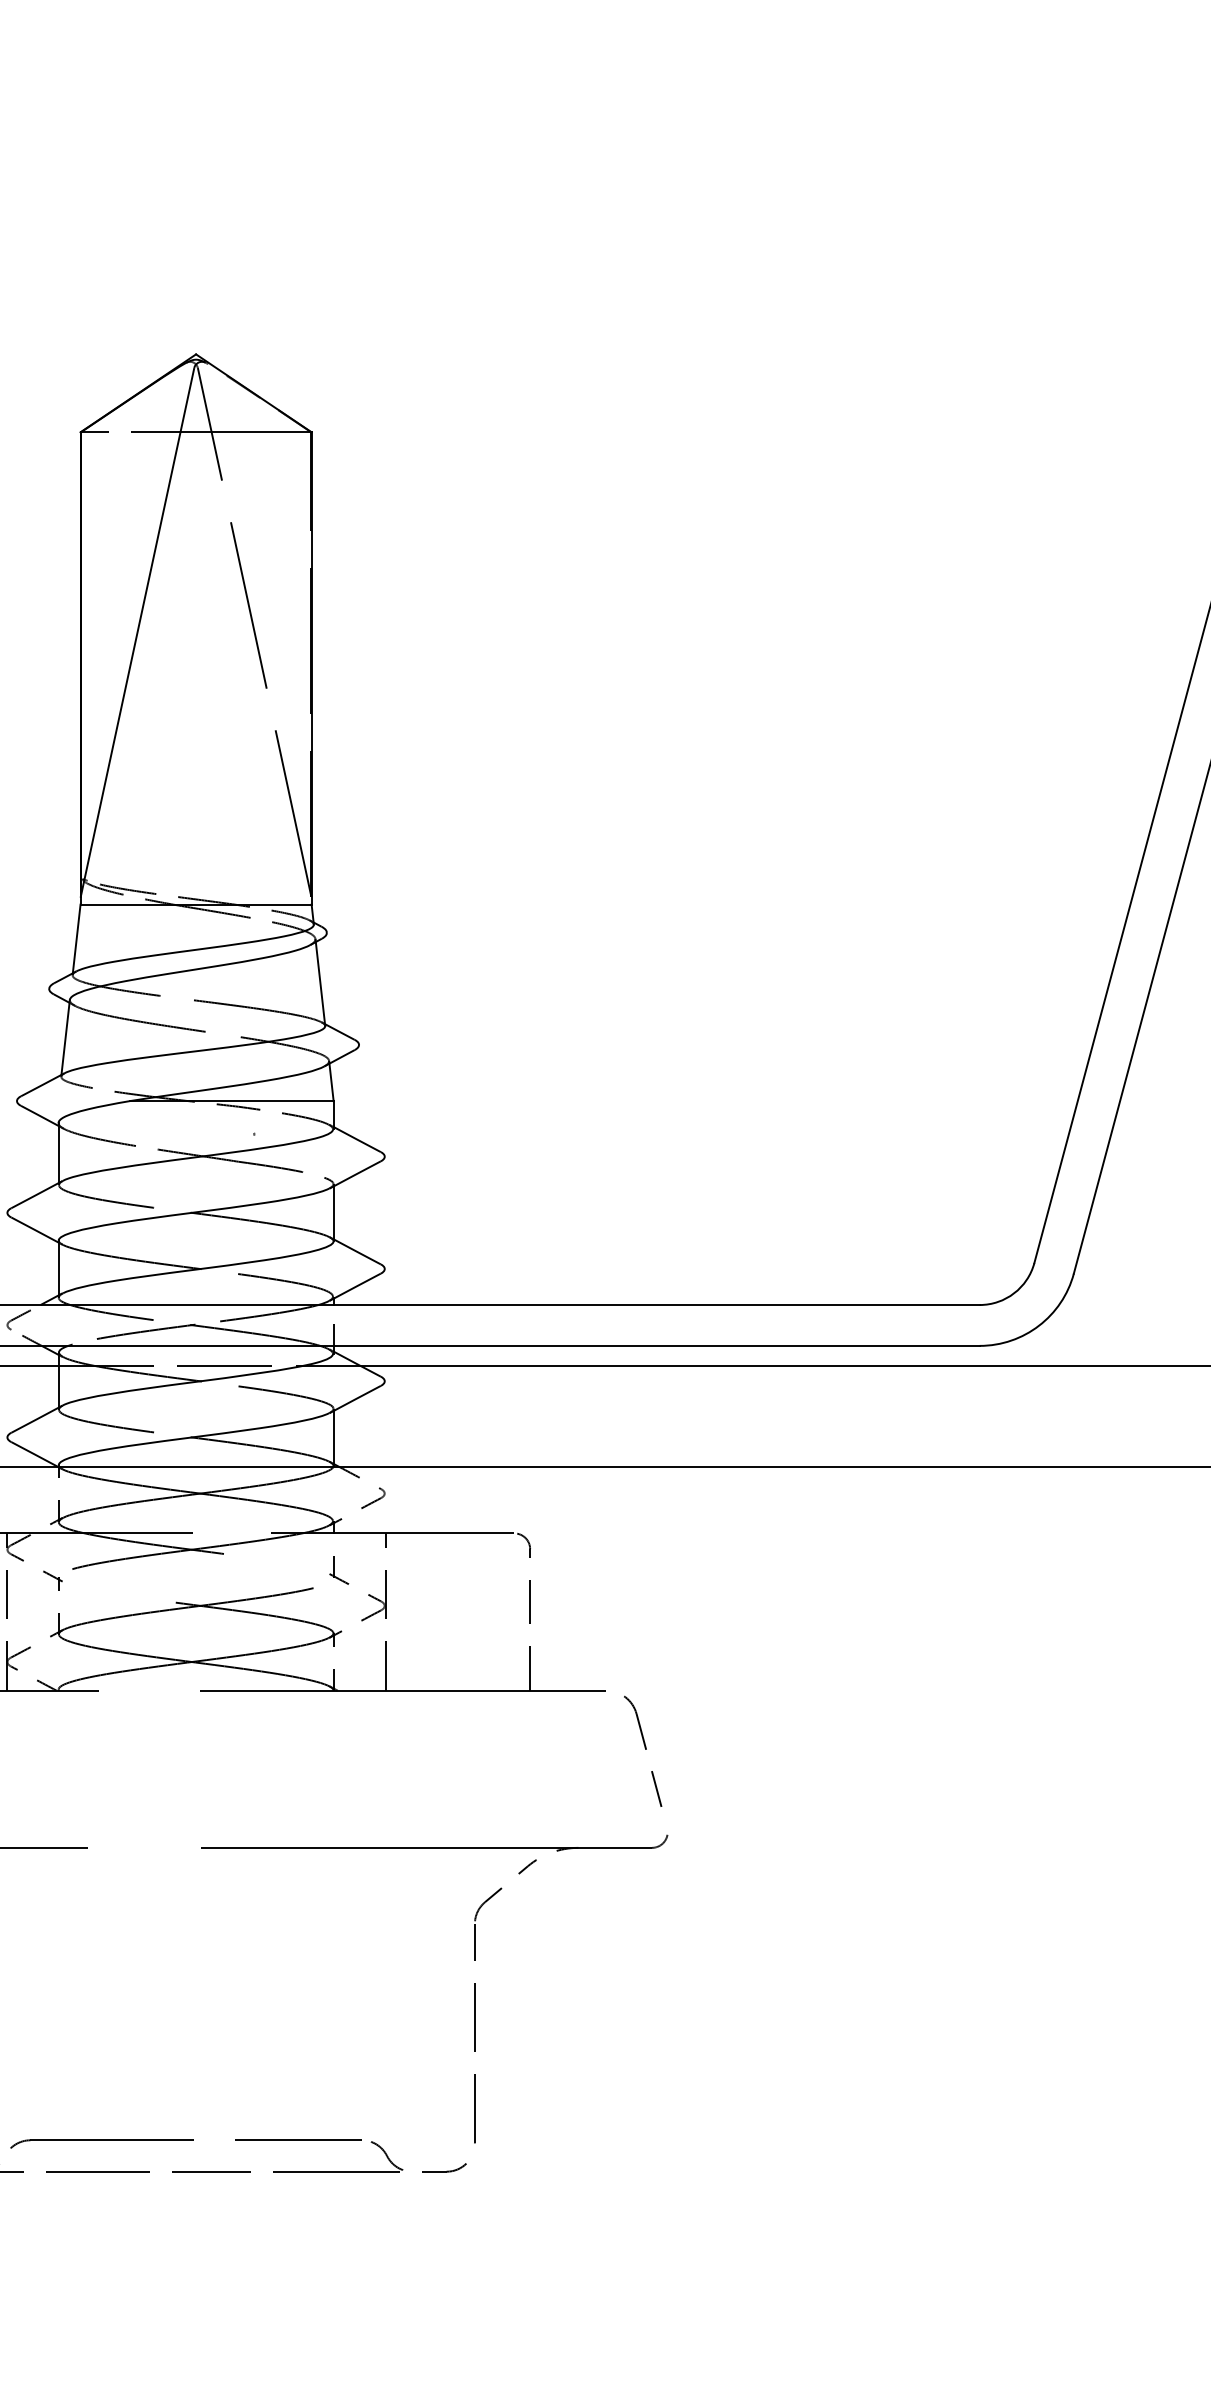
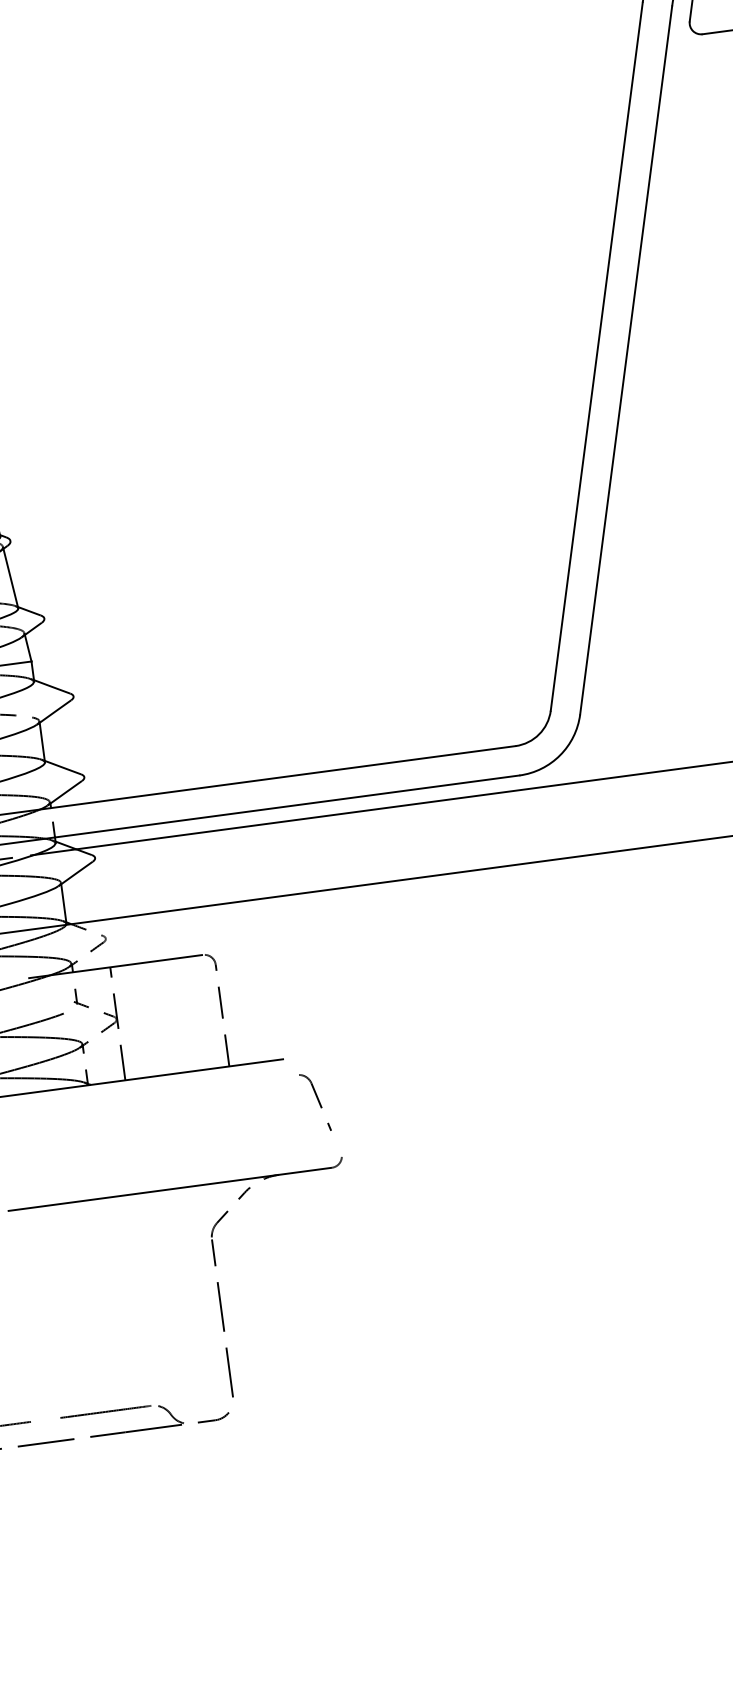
part: (643, 1750) -> (316, 1098), size x0.6

